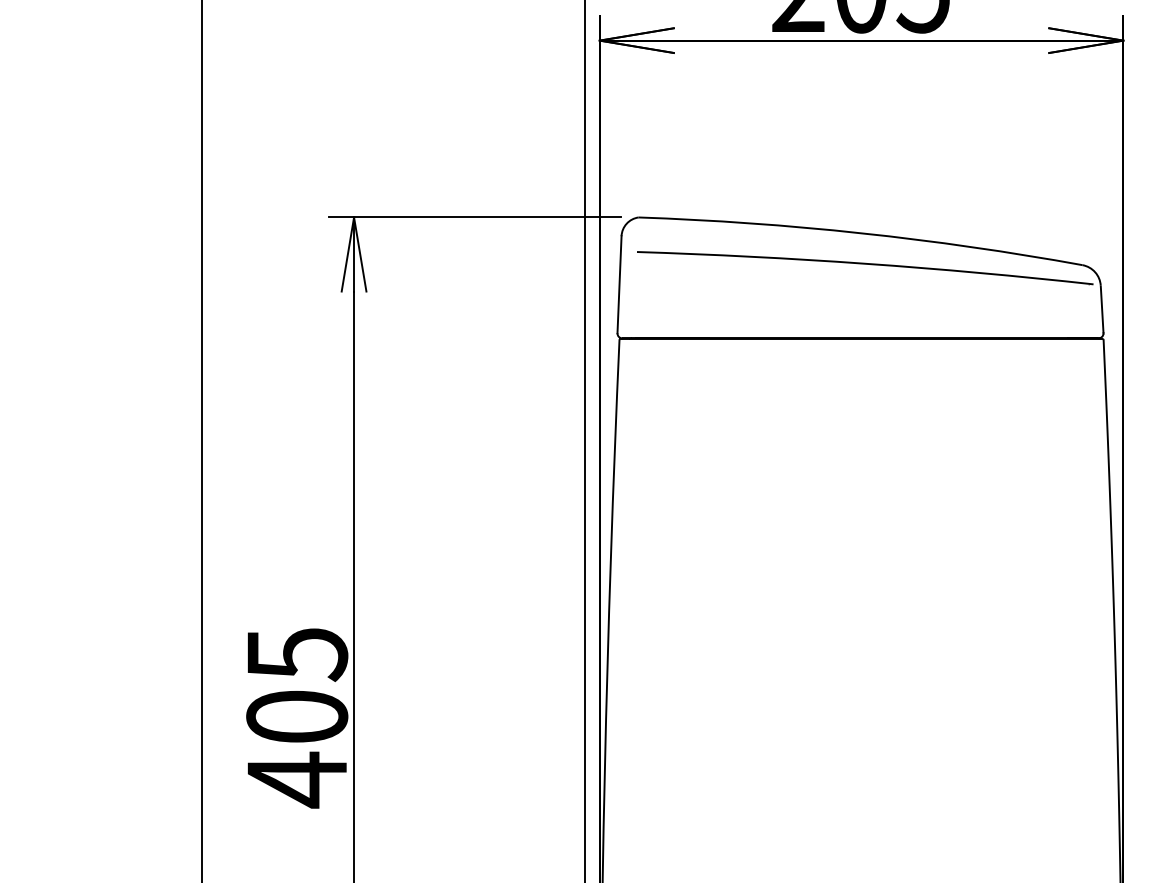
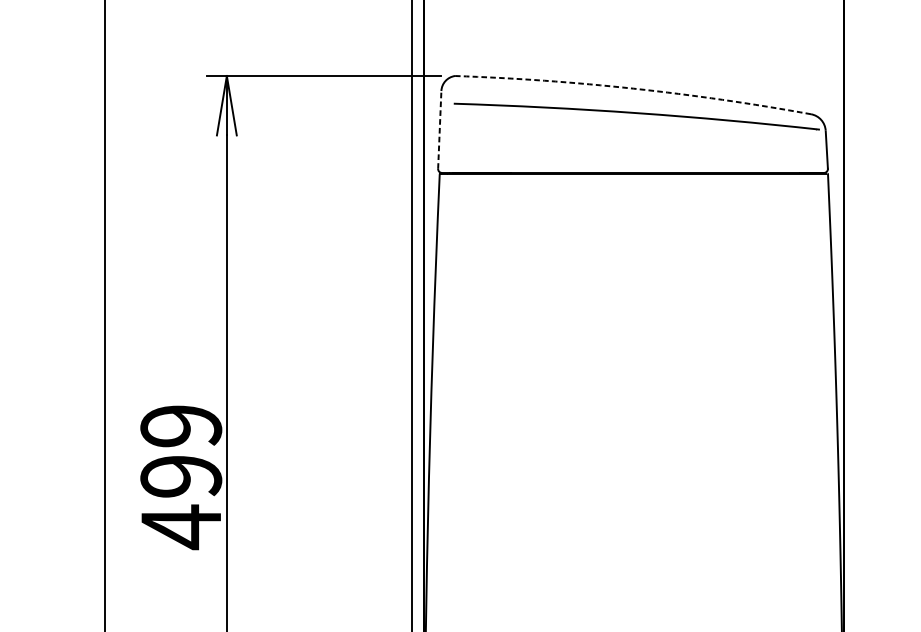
arc: (861, 233) -> (633, 88), solid -> dashed
line: (619, 284) -> (439, 129), solid -> dashed
text: (297, 685) -> (181, 451), 405 -> 499

